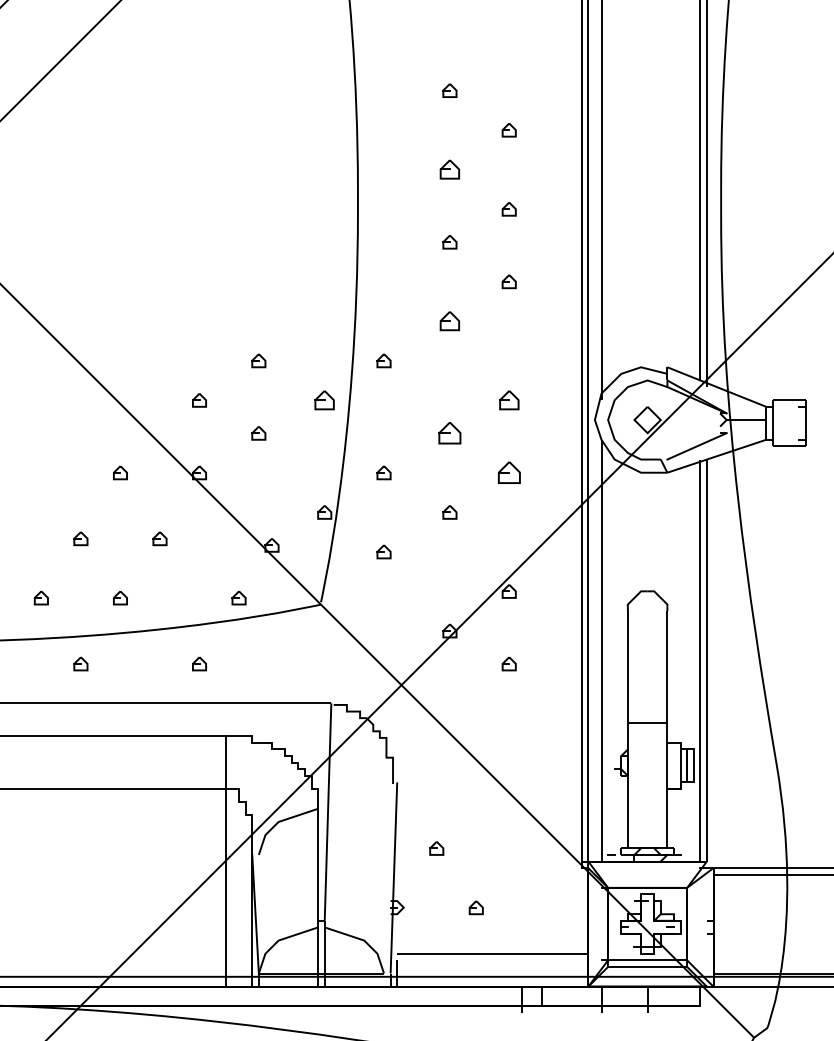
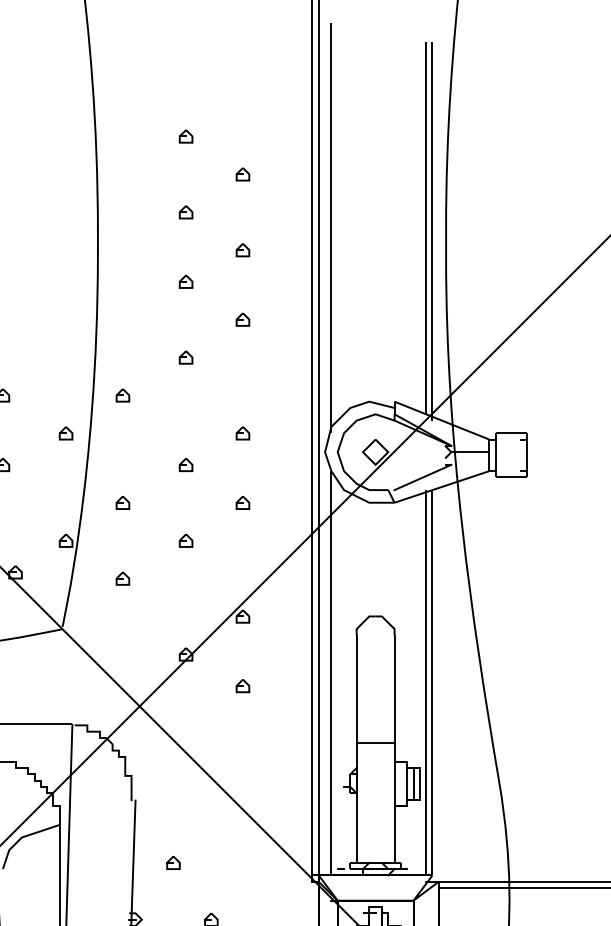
part: (449, 169) -> (185, 212), size x0.71
part: (449, 321) -> (185, 357), size x0.71
part: (324, 400) -> (65, 433), size x0.71
part: (508, 400) -> (242, 433), size x0.71
part: (449, 433) -> (185, 465), size x0.62
part: (508, 472) -> (242, 502), size x0.62

